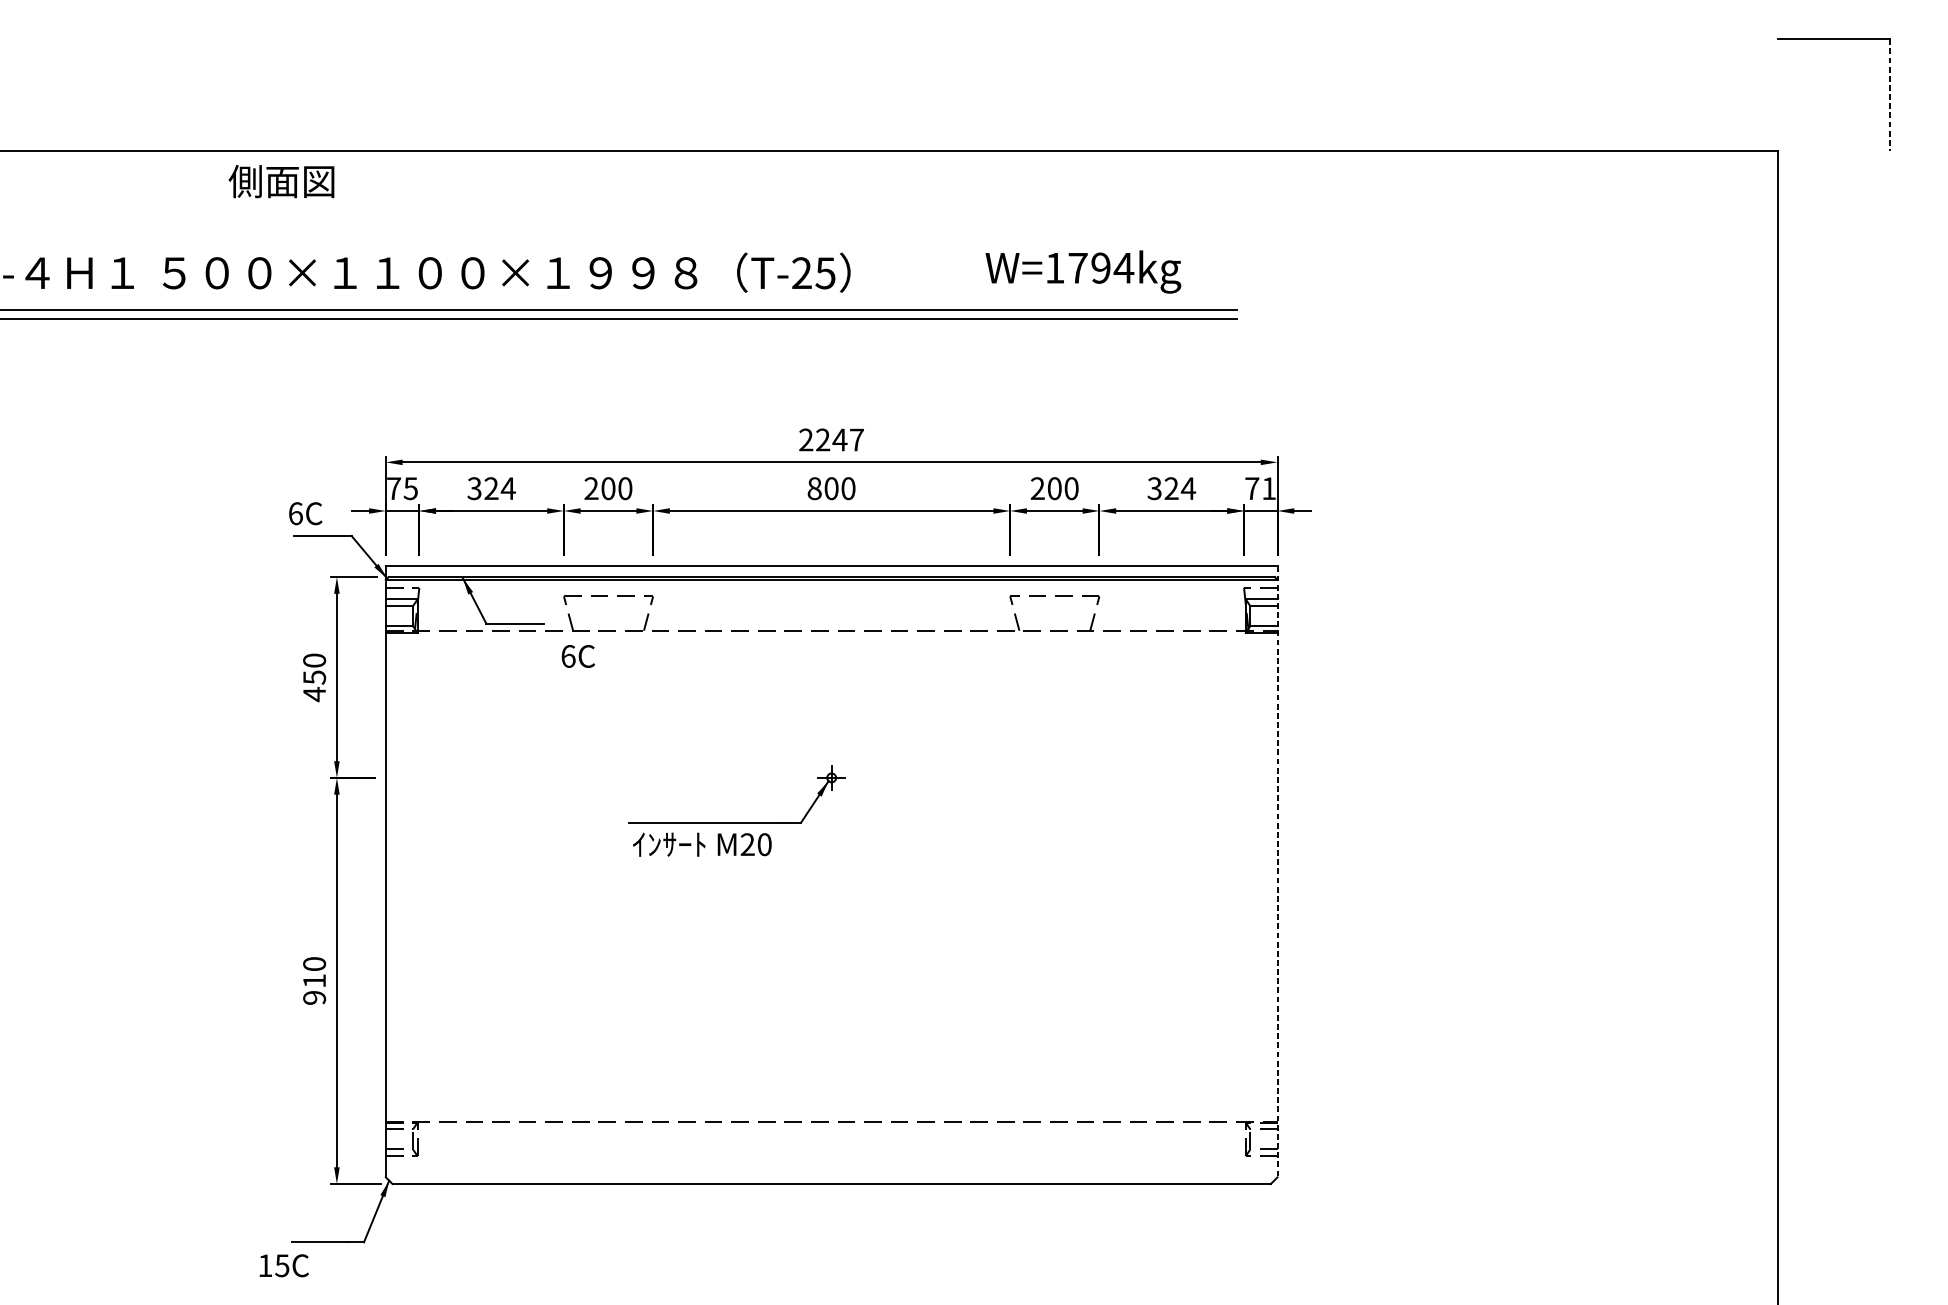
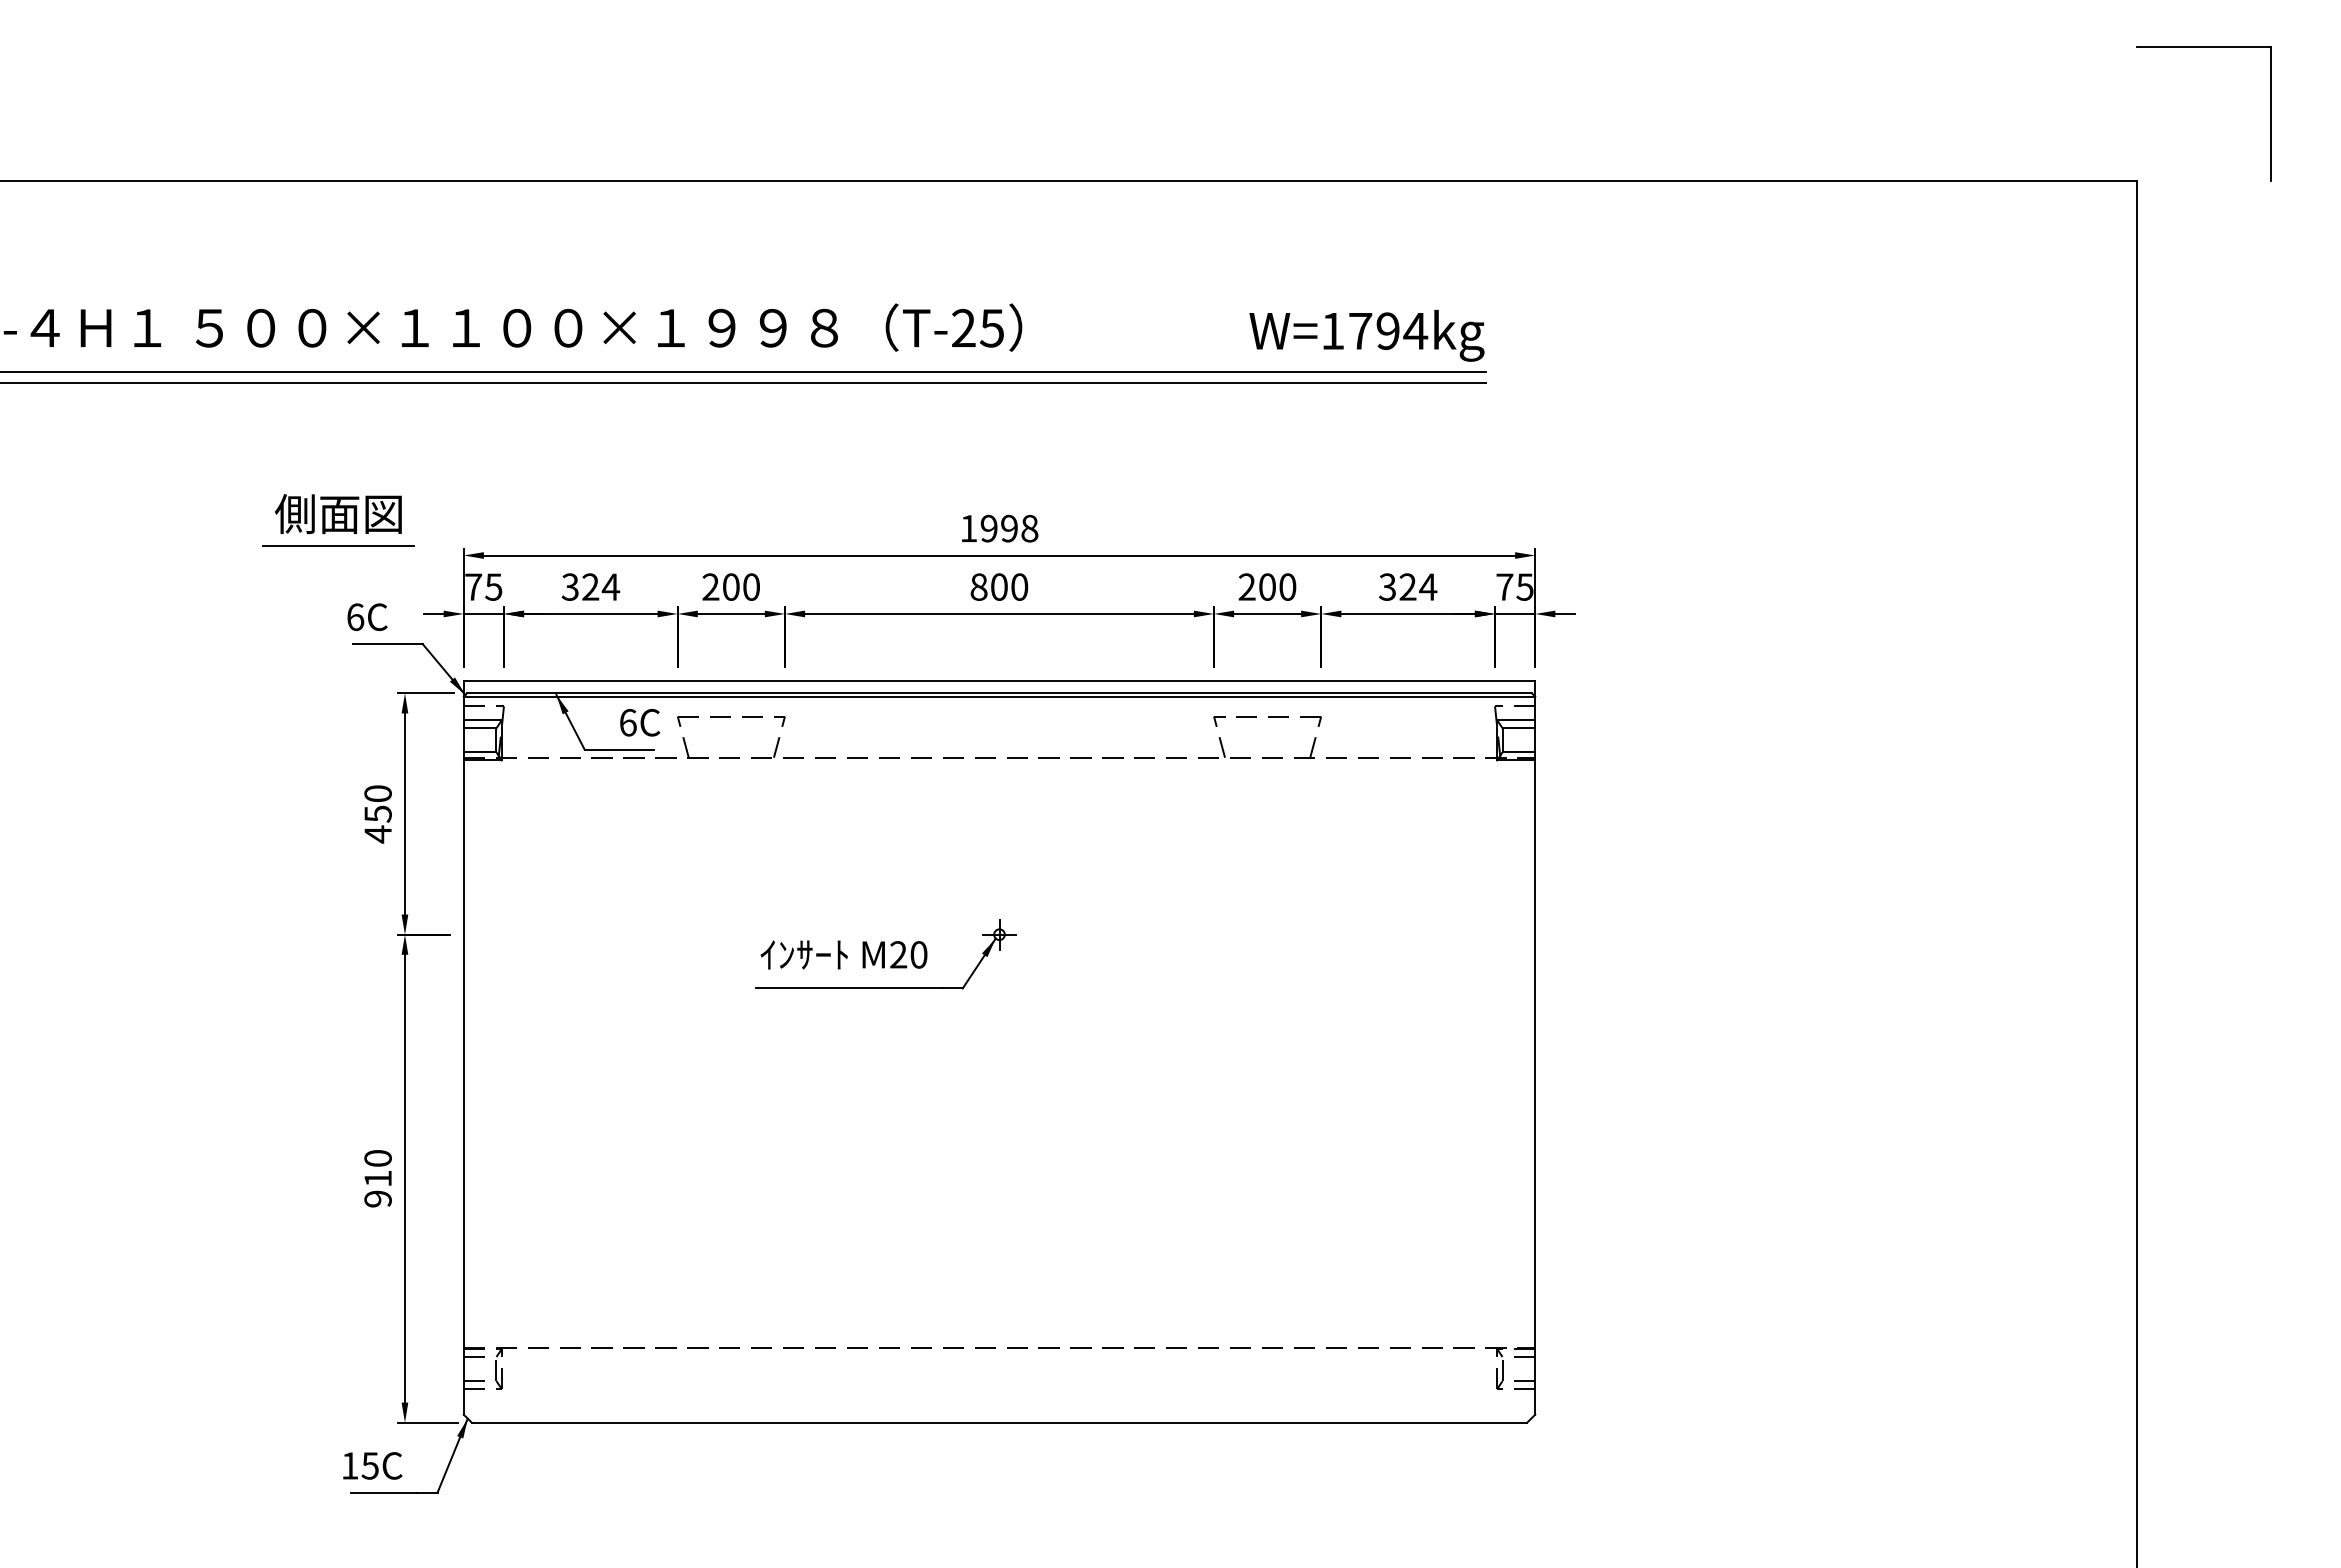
line: (1889, 95) -> (2270, 114), dashed -> solid
text: (281, 181) -> (338, 514), moved
text: (1083, 271) -> (1366, 335), moved
text: (831, 439) -> (999, 528), 2247 -> 1998
line: (281, 454) -> (338, 545), added
text: (1268, 488) -> (1524, 586), 71 -> 75
text: (578, 656) -> (640, 722), moved
text: (701, 844) -> (843, 954), moved
line: (1277, 872) -> (1535, 1048), dashed -> solid
text: (284, 1265) -> (372, 1465), moved

